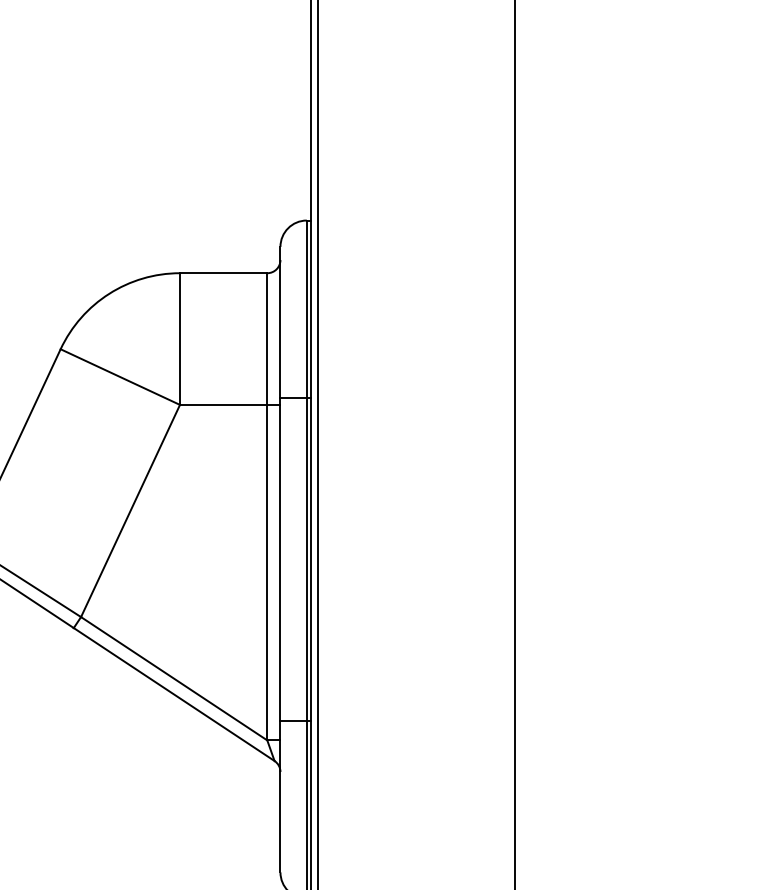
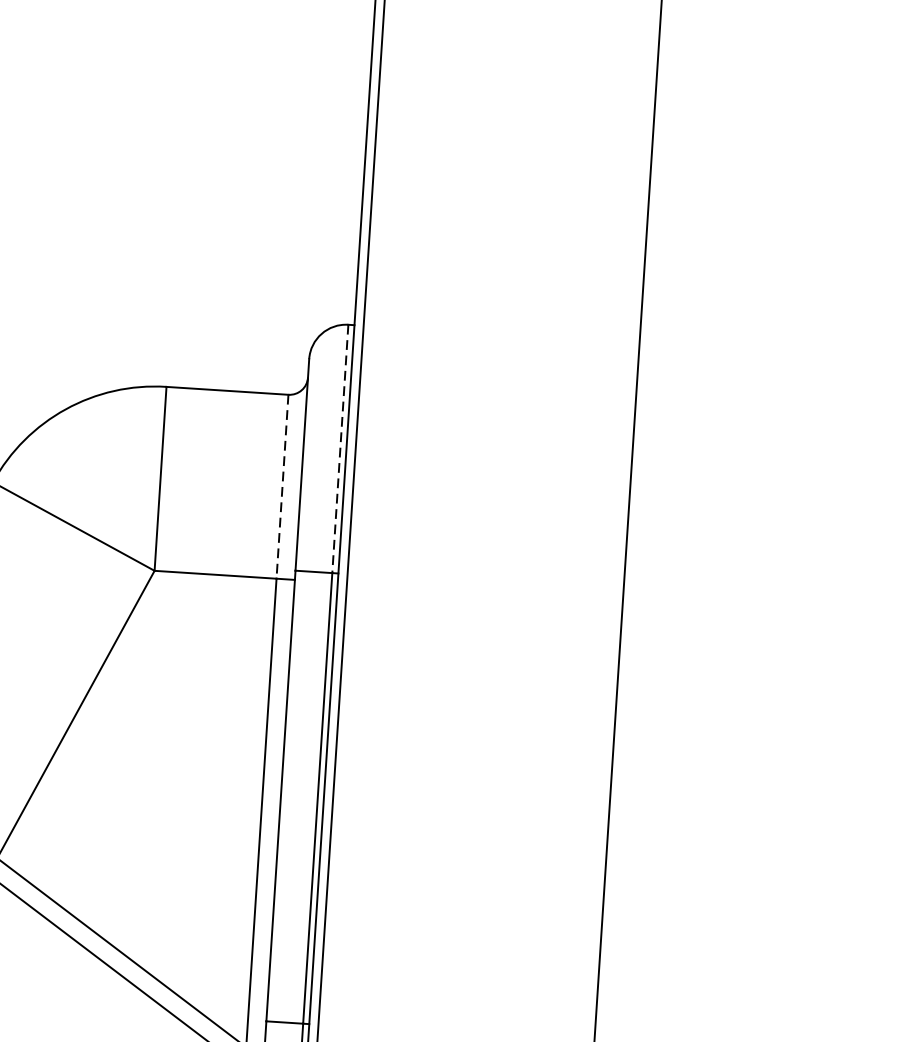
line: (306, 309) -> (339, 448), solid -> dashed
line: (267, 339) -> (282, 487), solid -> dashed

